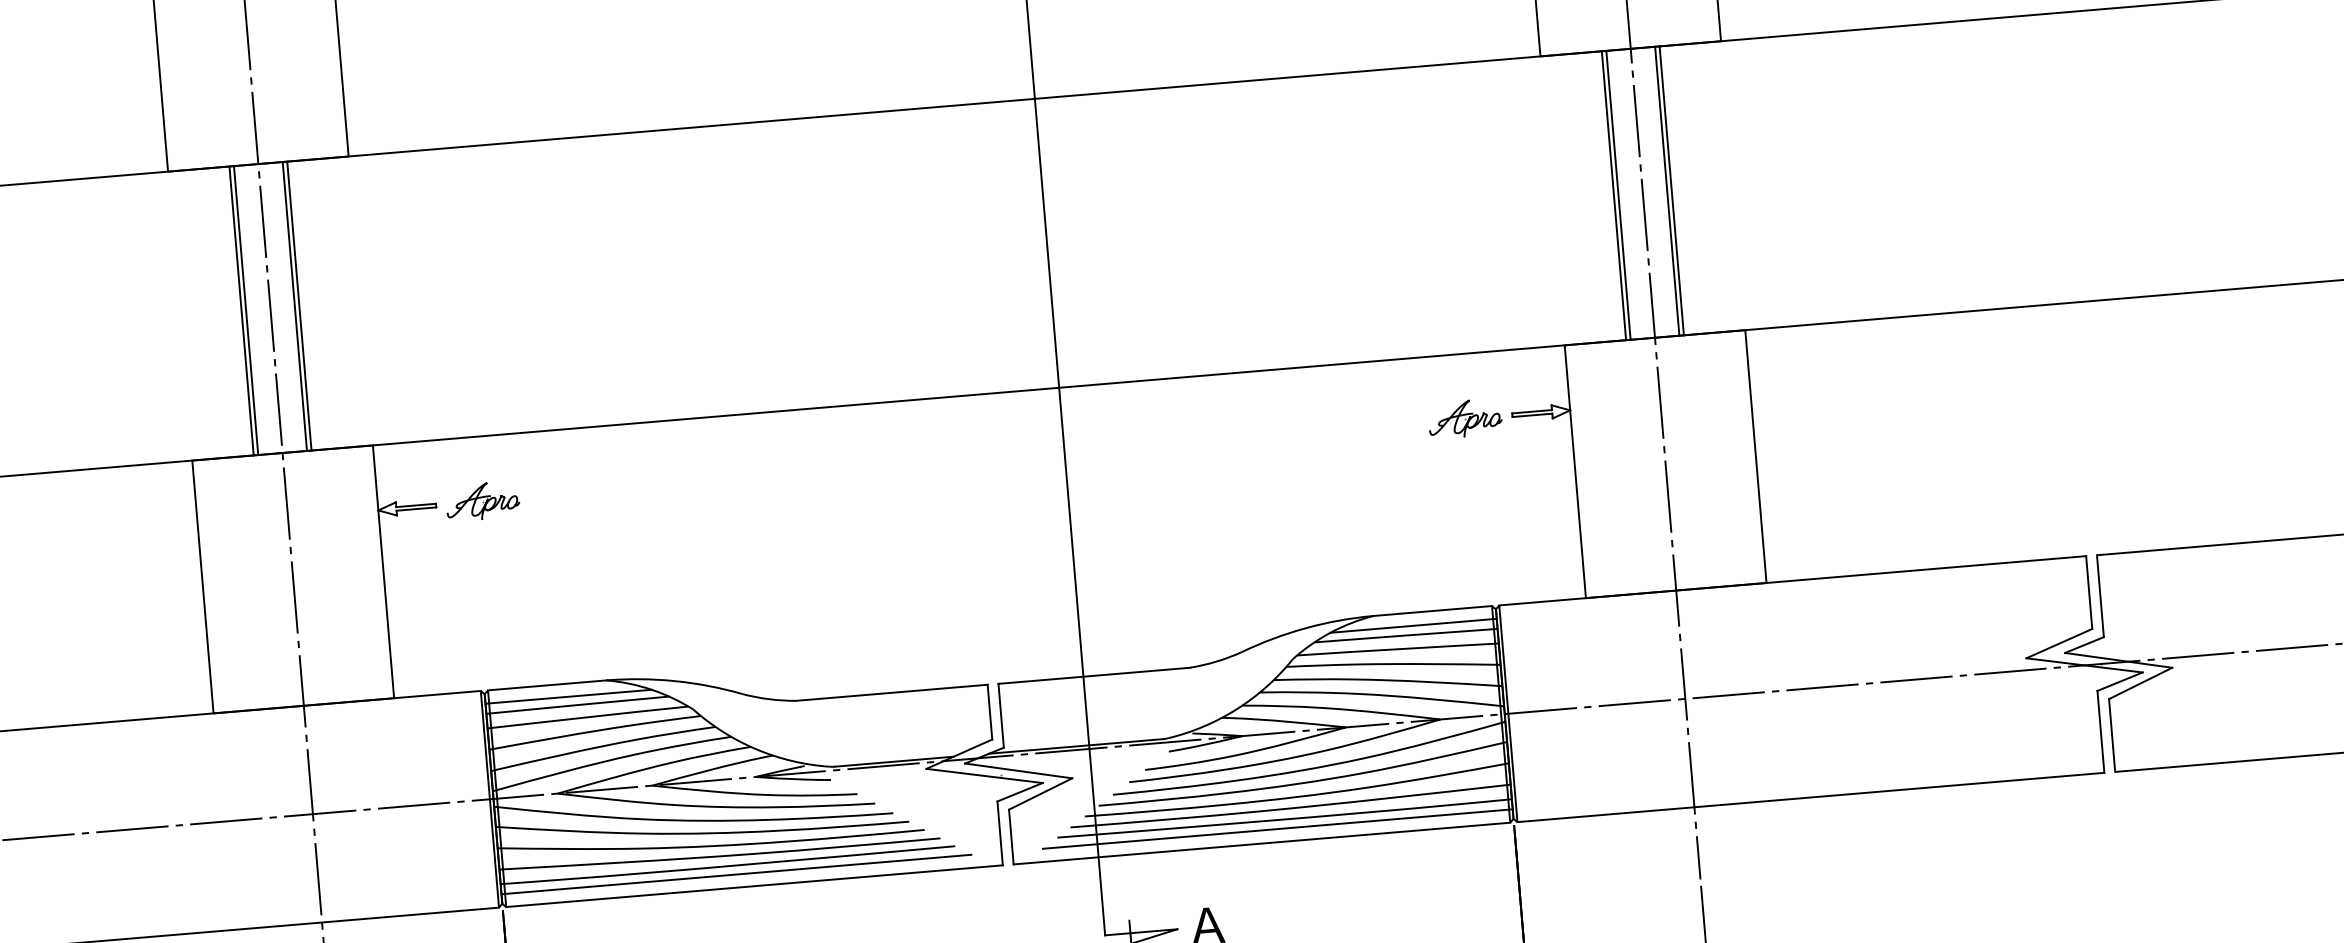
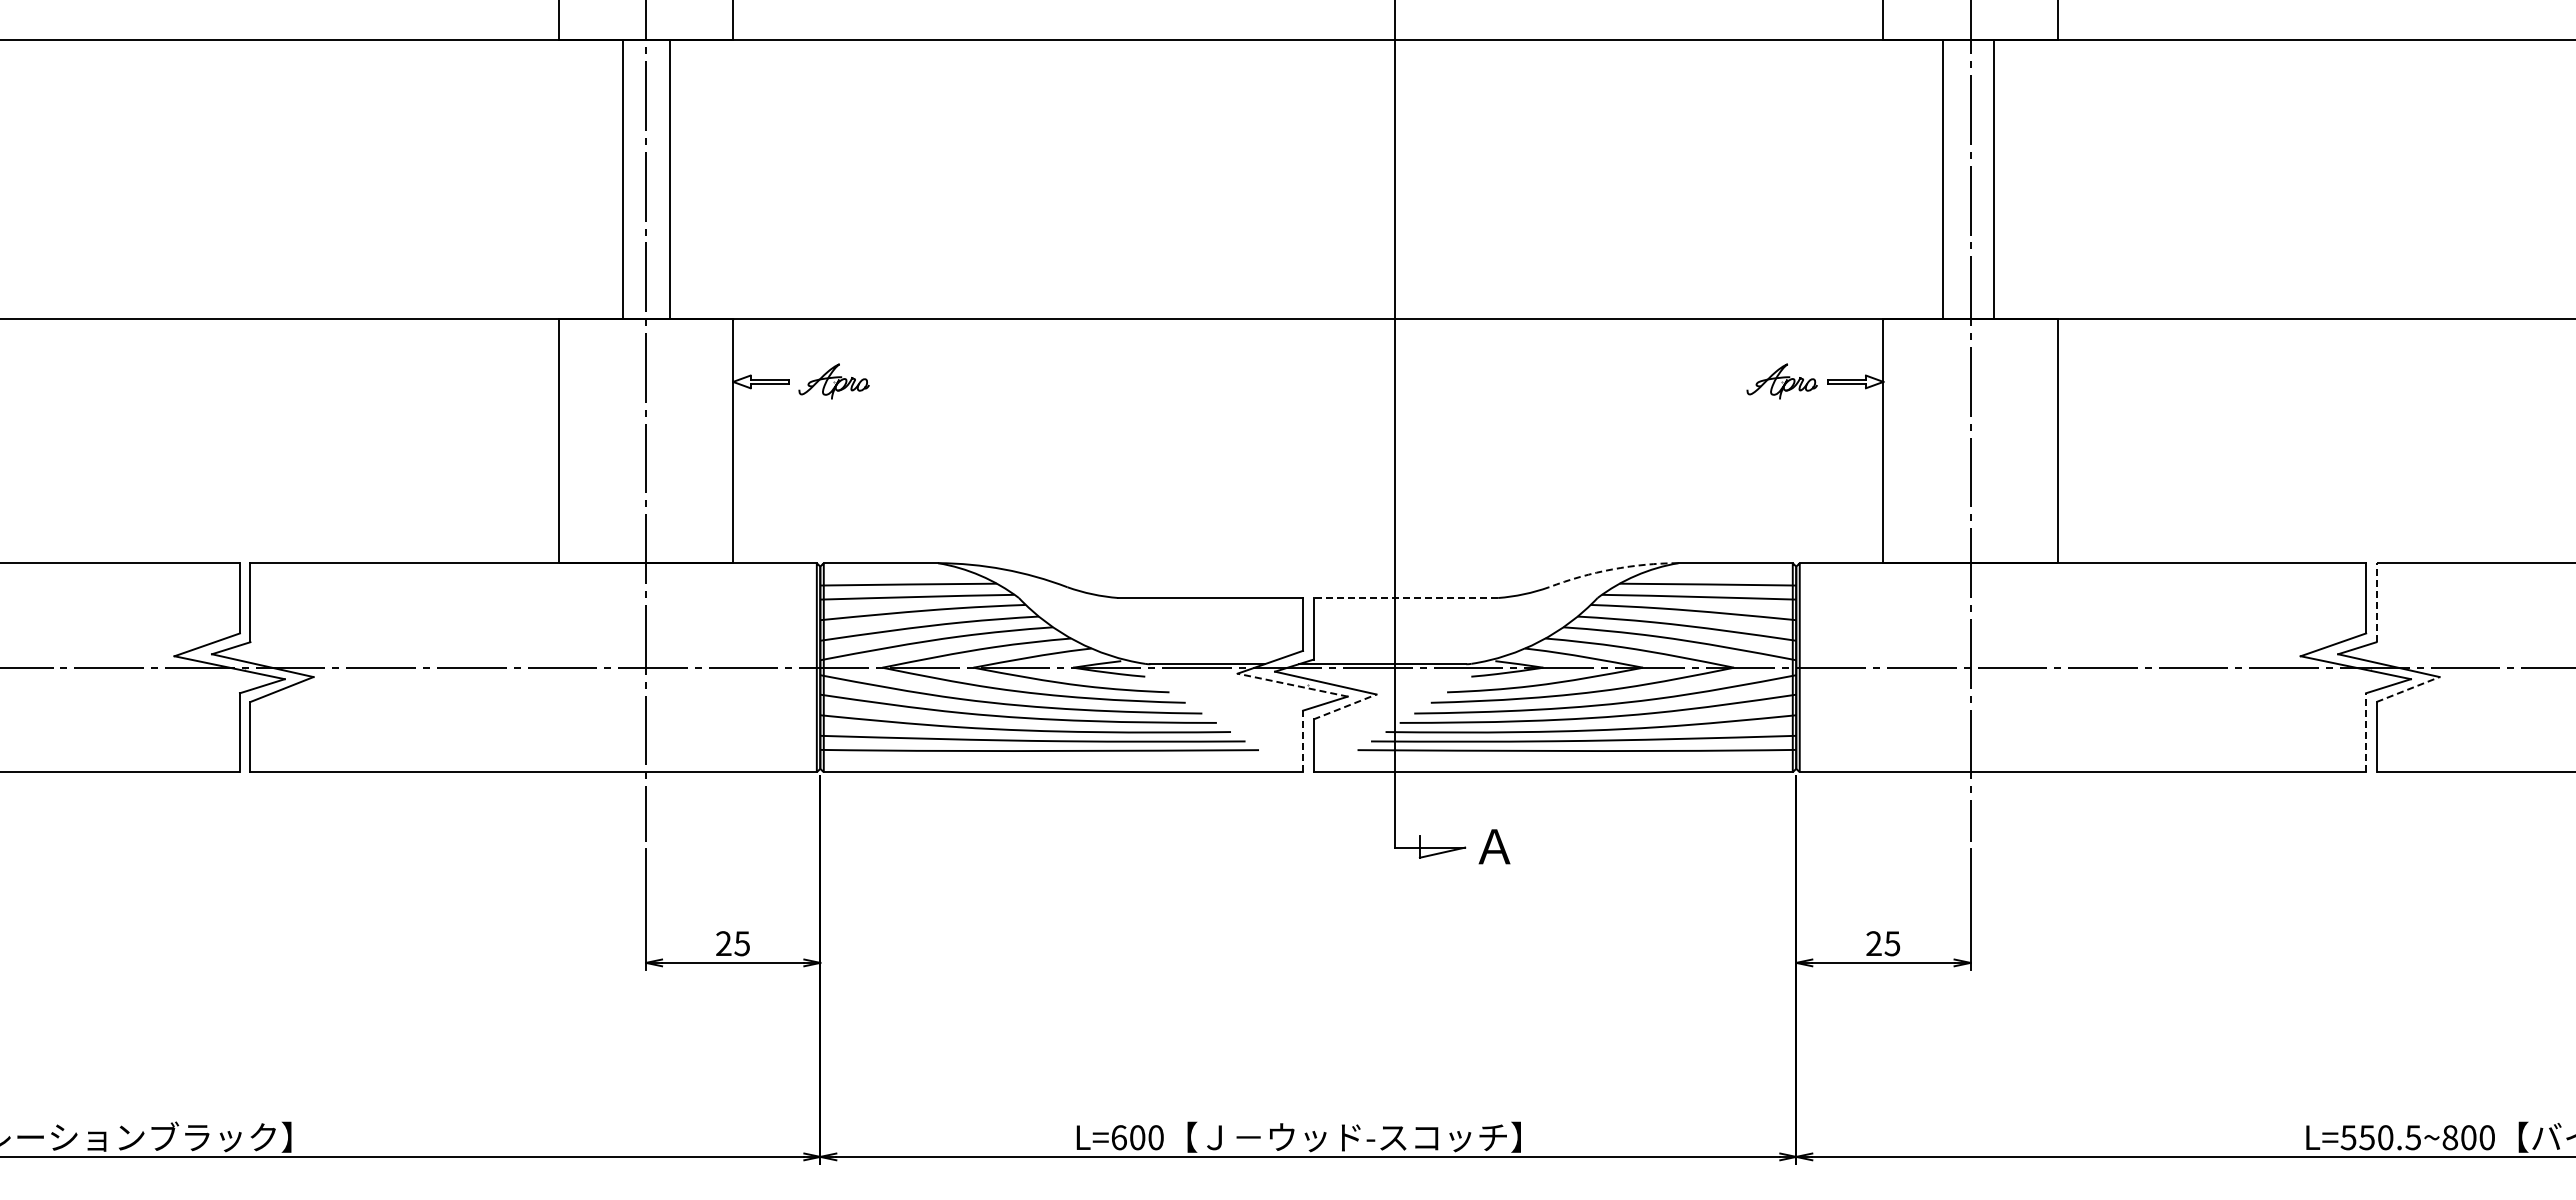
line: (1671, 190) -> (1998, 179), removed
line: (1618, 195) -> (1947, 179), removed
line: (298, 305) -> (673, 179), removed
line: (241, 310) -> (618, 179), removed
line: (2100, 596) -> (2376, 602), solid -> dashed
line: (1413, 625) -> (1715, 575), removed
arc: (1305, 628) -> (1612, 569), solid -> dashed
line: (1093, 676) -> (1405, 598), solid -> dashed
line: (2141, 683) -> (2408, 689), solid -> dashed
line: (568, 696) -> (900, 575), removed
line: (2101, 731) -> (2366, 732), solid -> dashed
line: (984, 776) -> (1292, 685), solid -> dashed
line: (1041, 793) -> (1345, 706), solid -> dashed
line: (1277, 828) -> (1569, 759), removed
line: (1000, 833) -> (1303, 741), solid -> dashed
line: (735, 874) -> (1046, 759), removed

